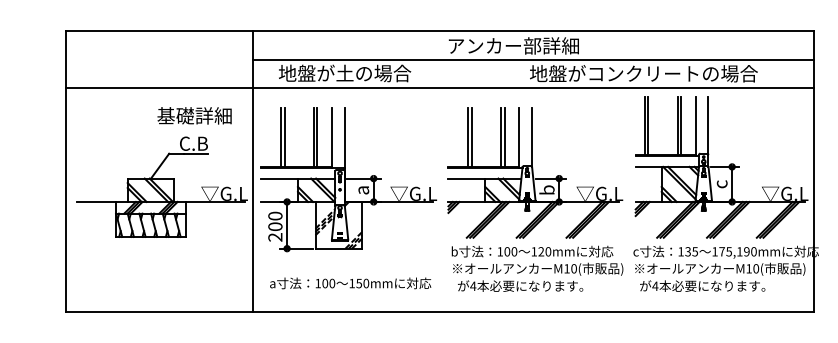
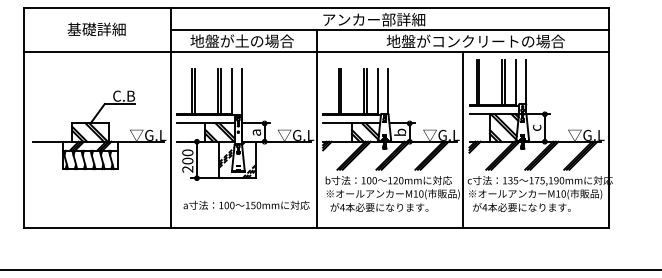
text: (194, 115) -> (96, 29), moved
line: (440, 185) -> (316, 128), added
line: (626, 199) -> (462, 139), added

